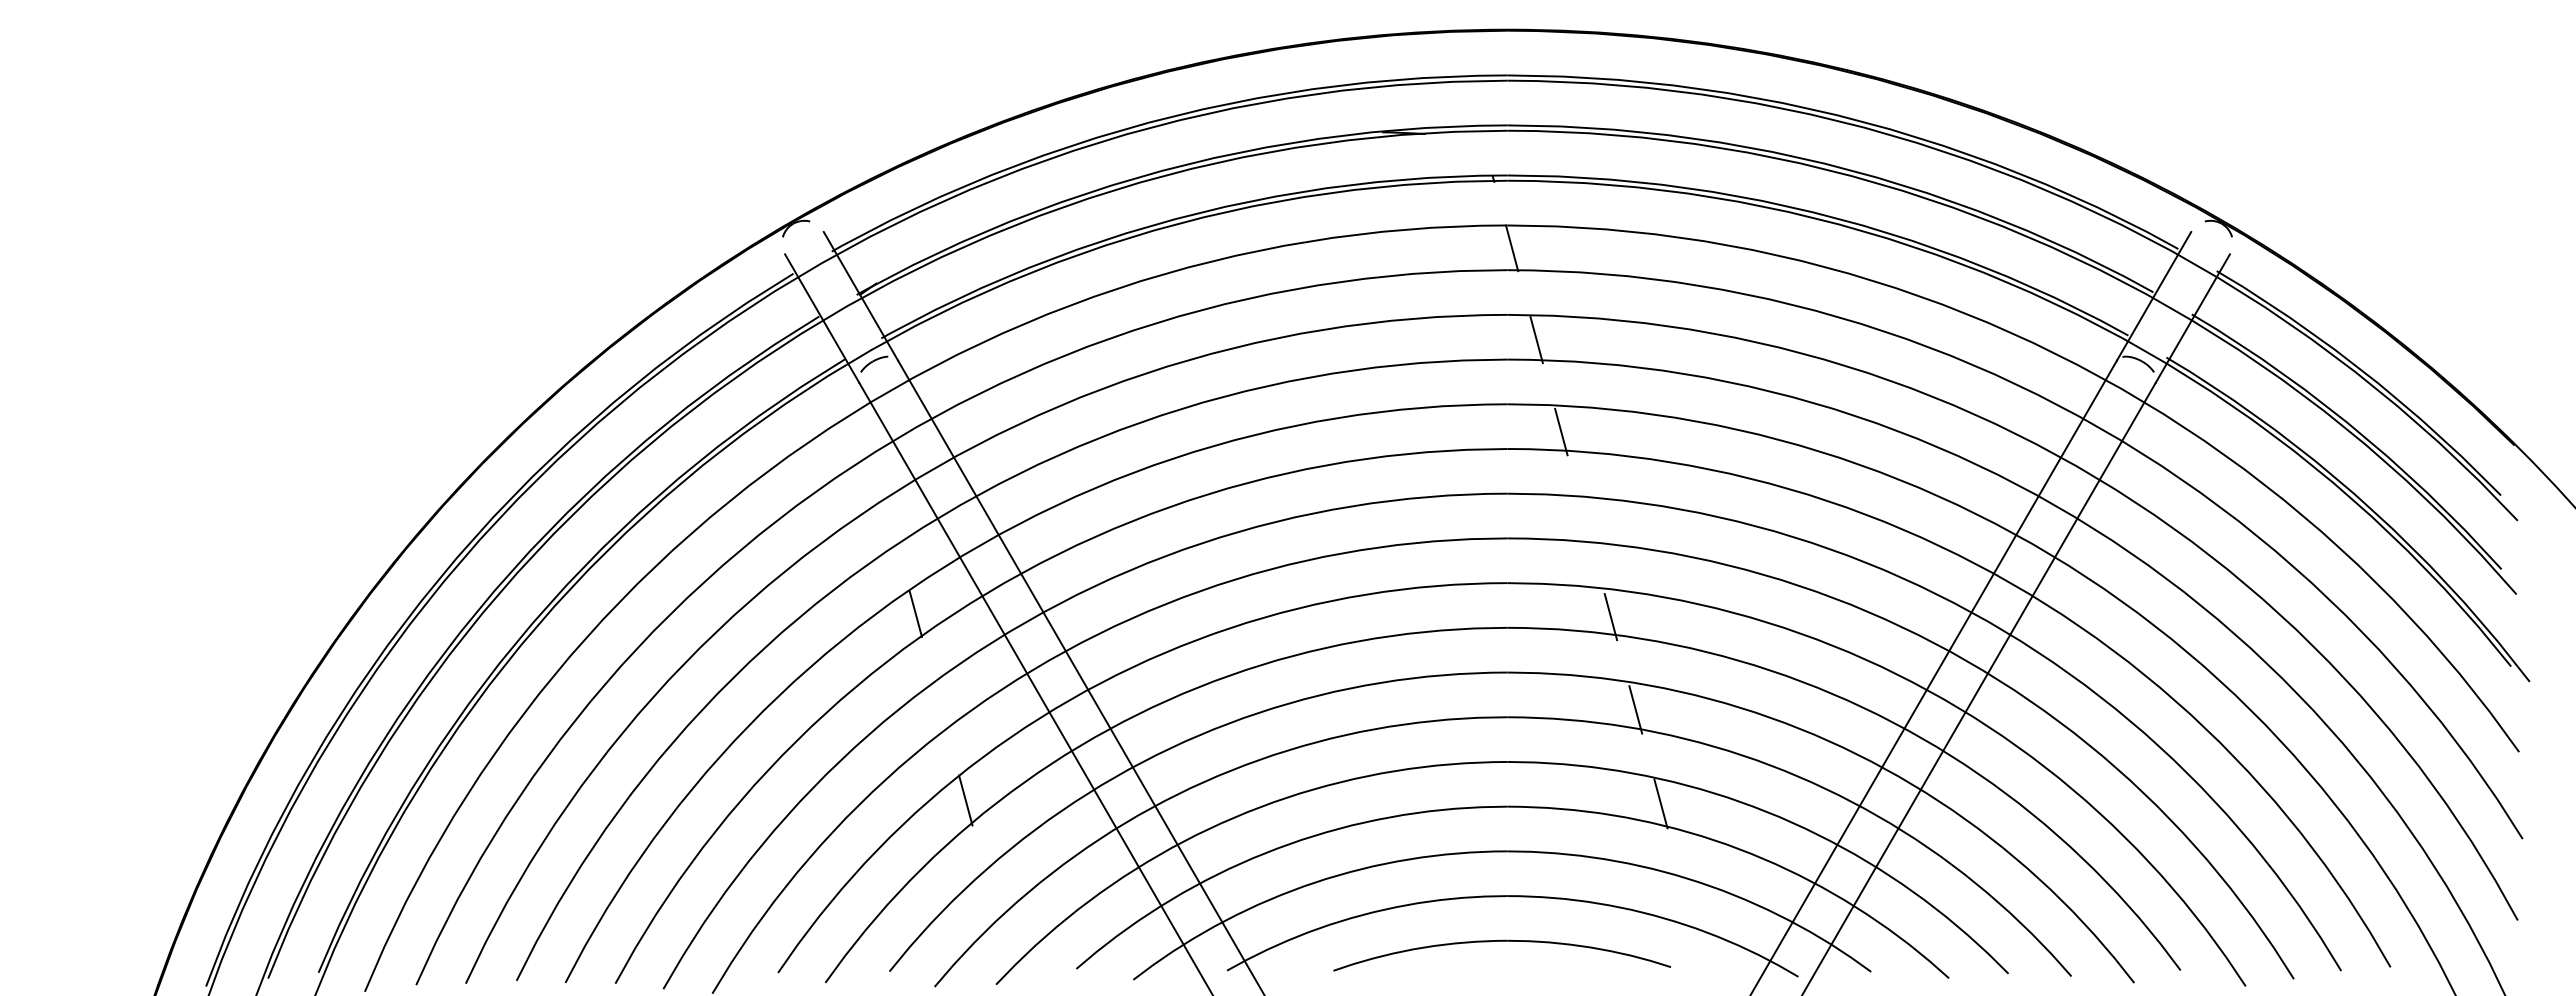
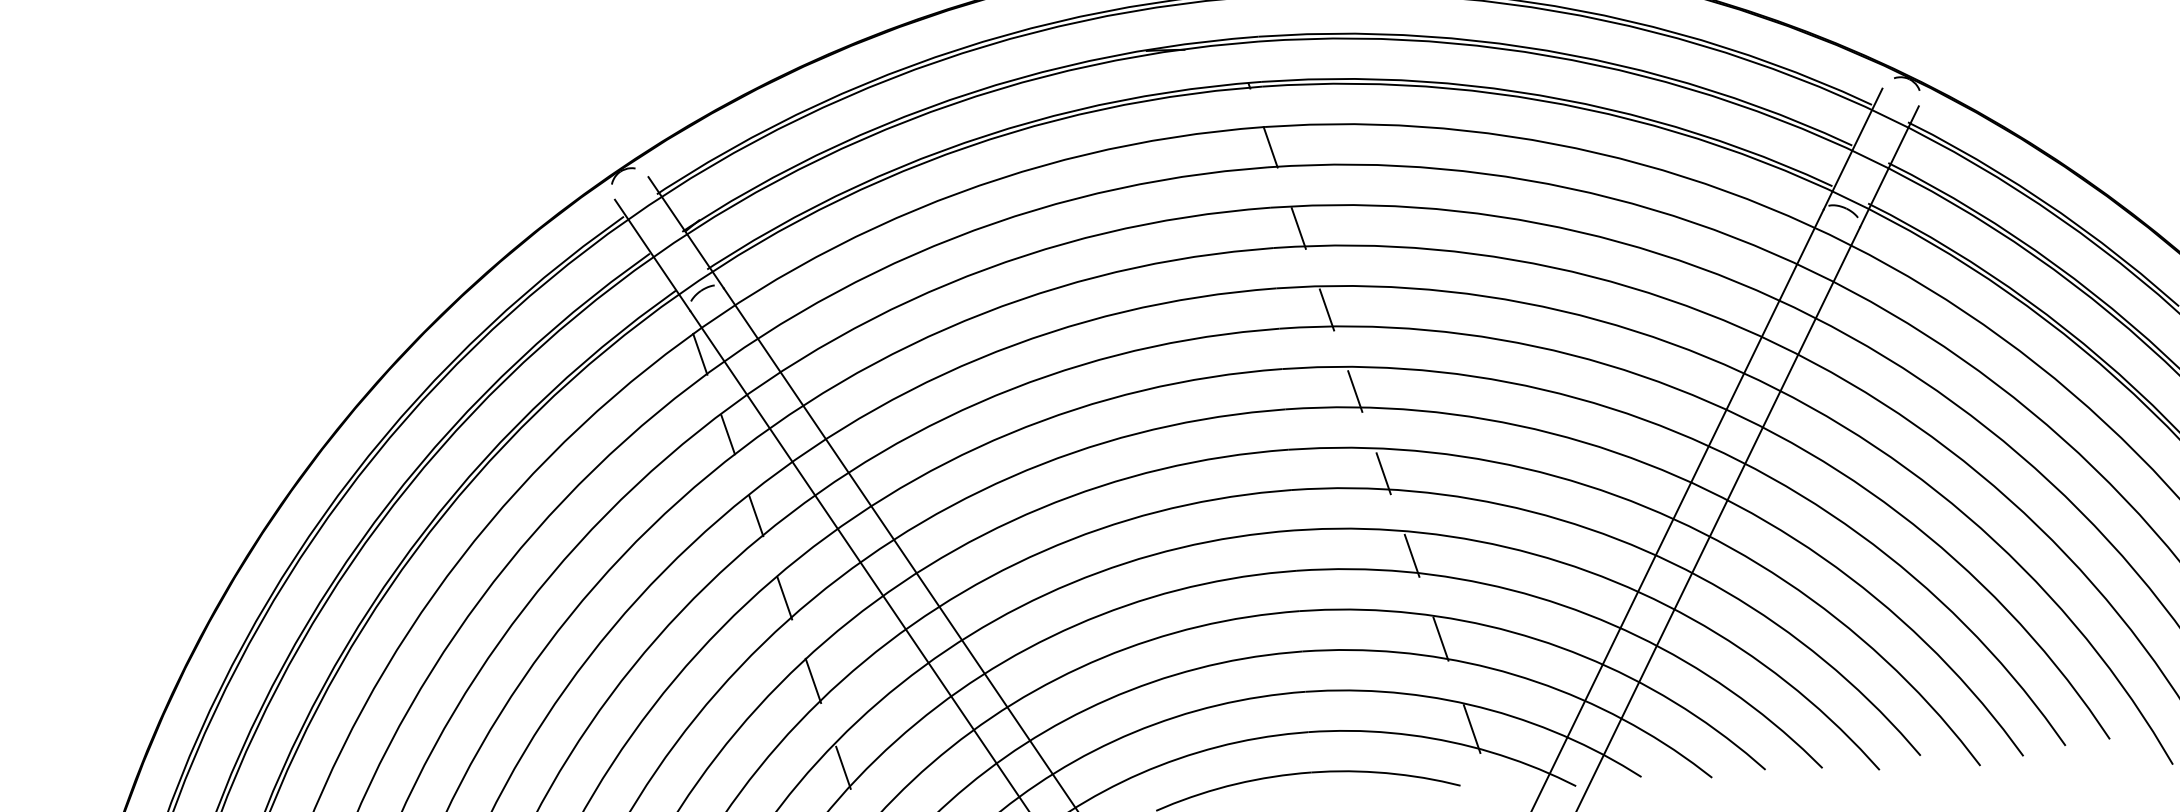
line: (866, 431) -> (699, 354), added
line: (891, 522) -> (728, 434), added
line: (1585, 524) -> (1354, 391), added
line: (940, 706) -> (784, 597), added
line: (991, 898) -> (842, 767), added
line: (1688, 905) -> (1472, 728), added

